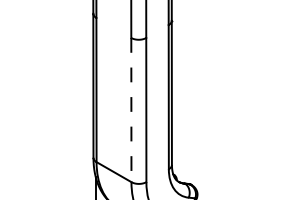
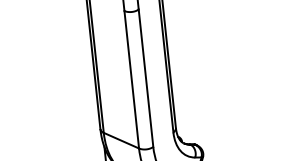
line: (131, 110) -> (131, 80), dashed -> solid

